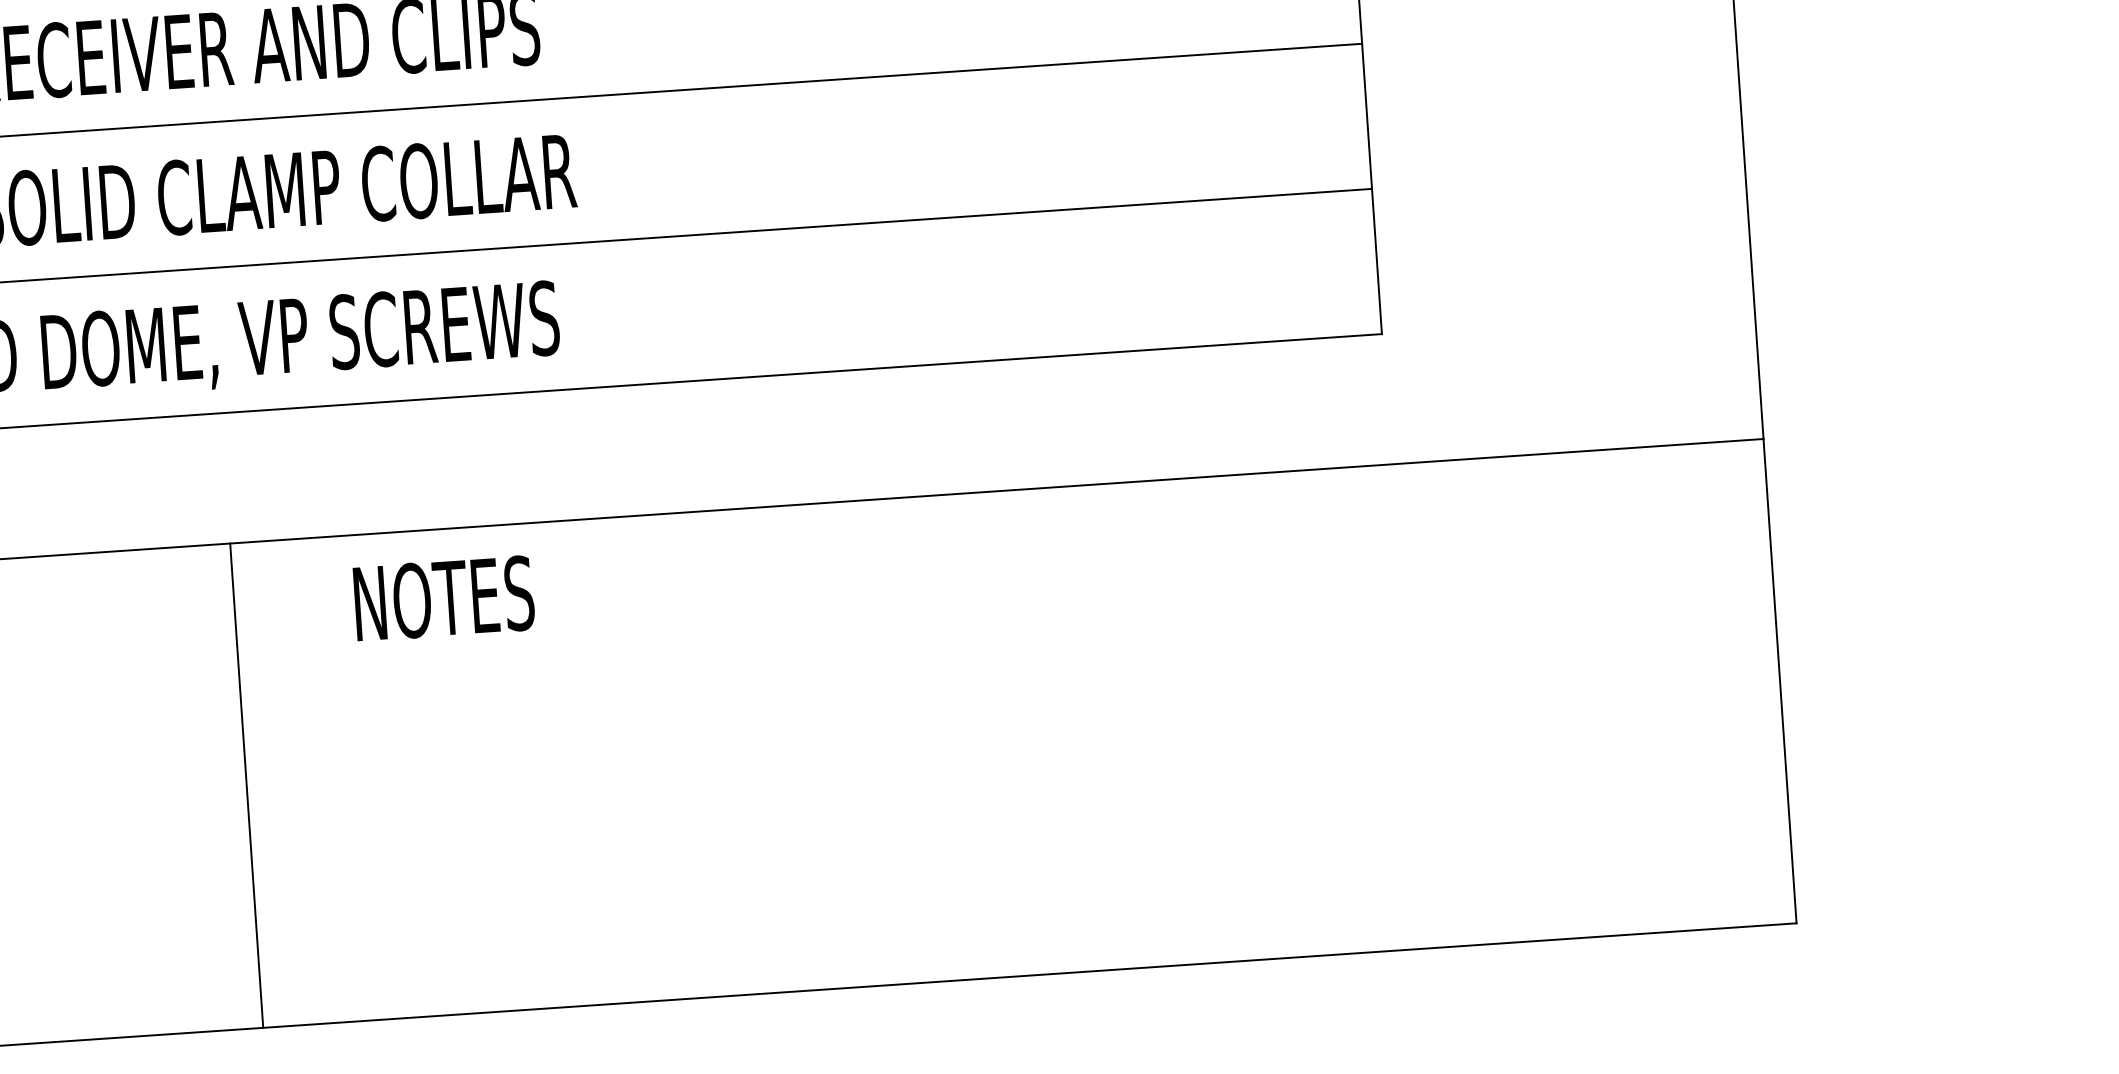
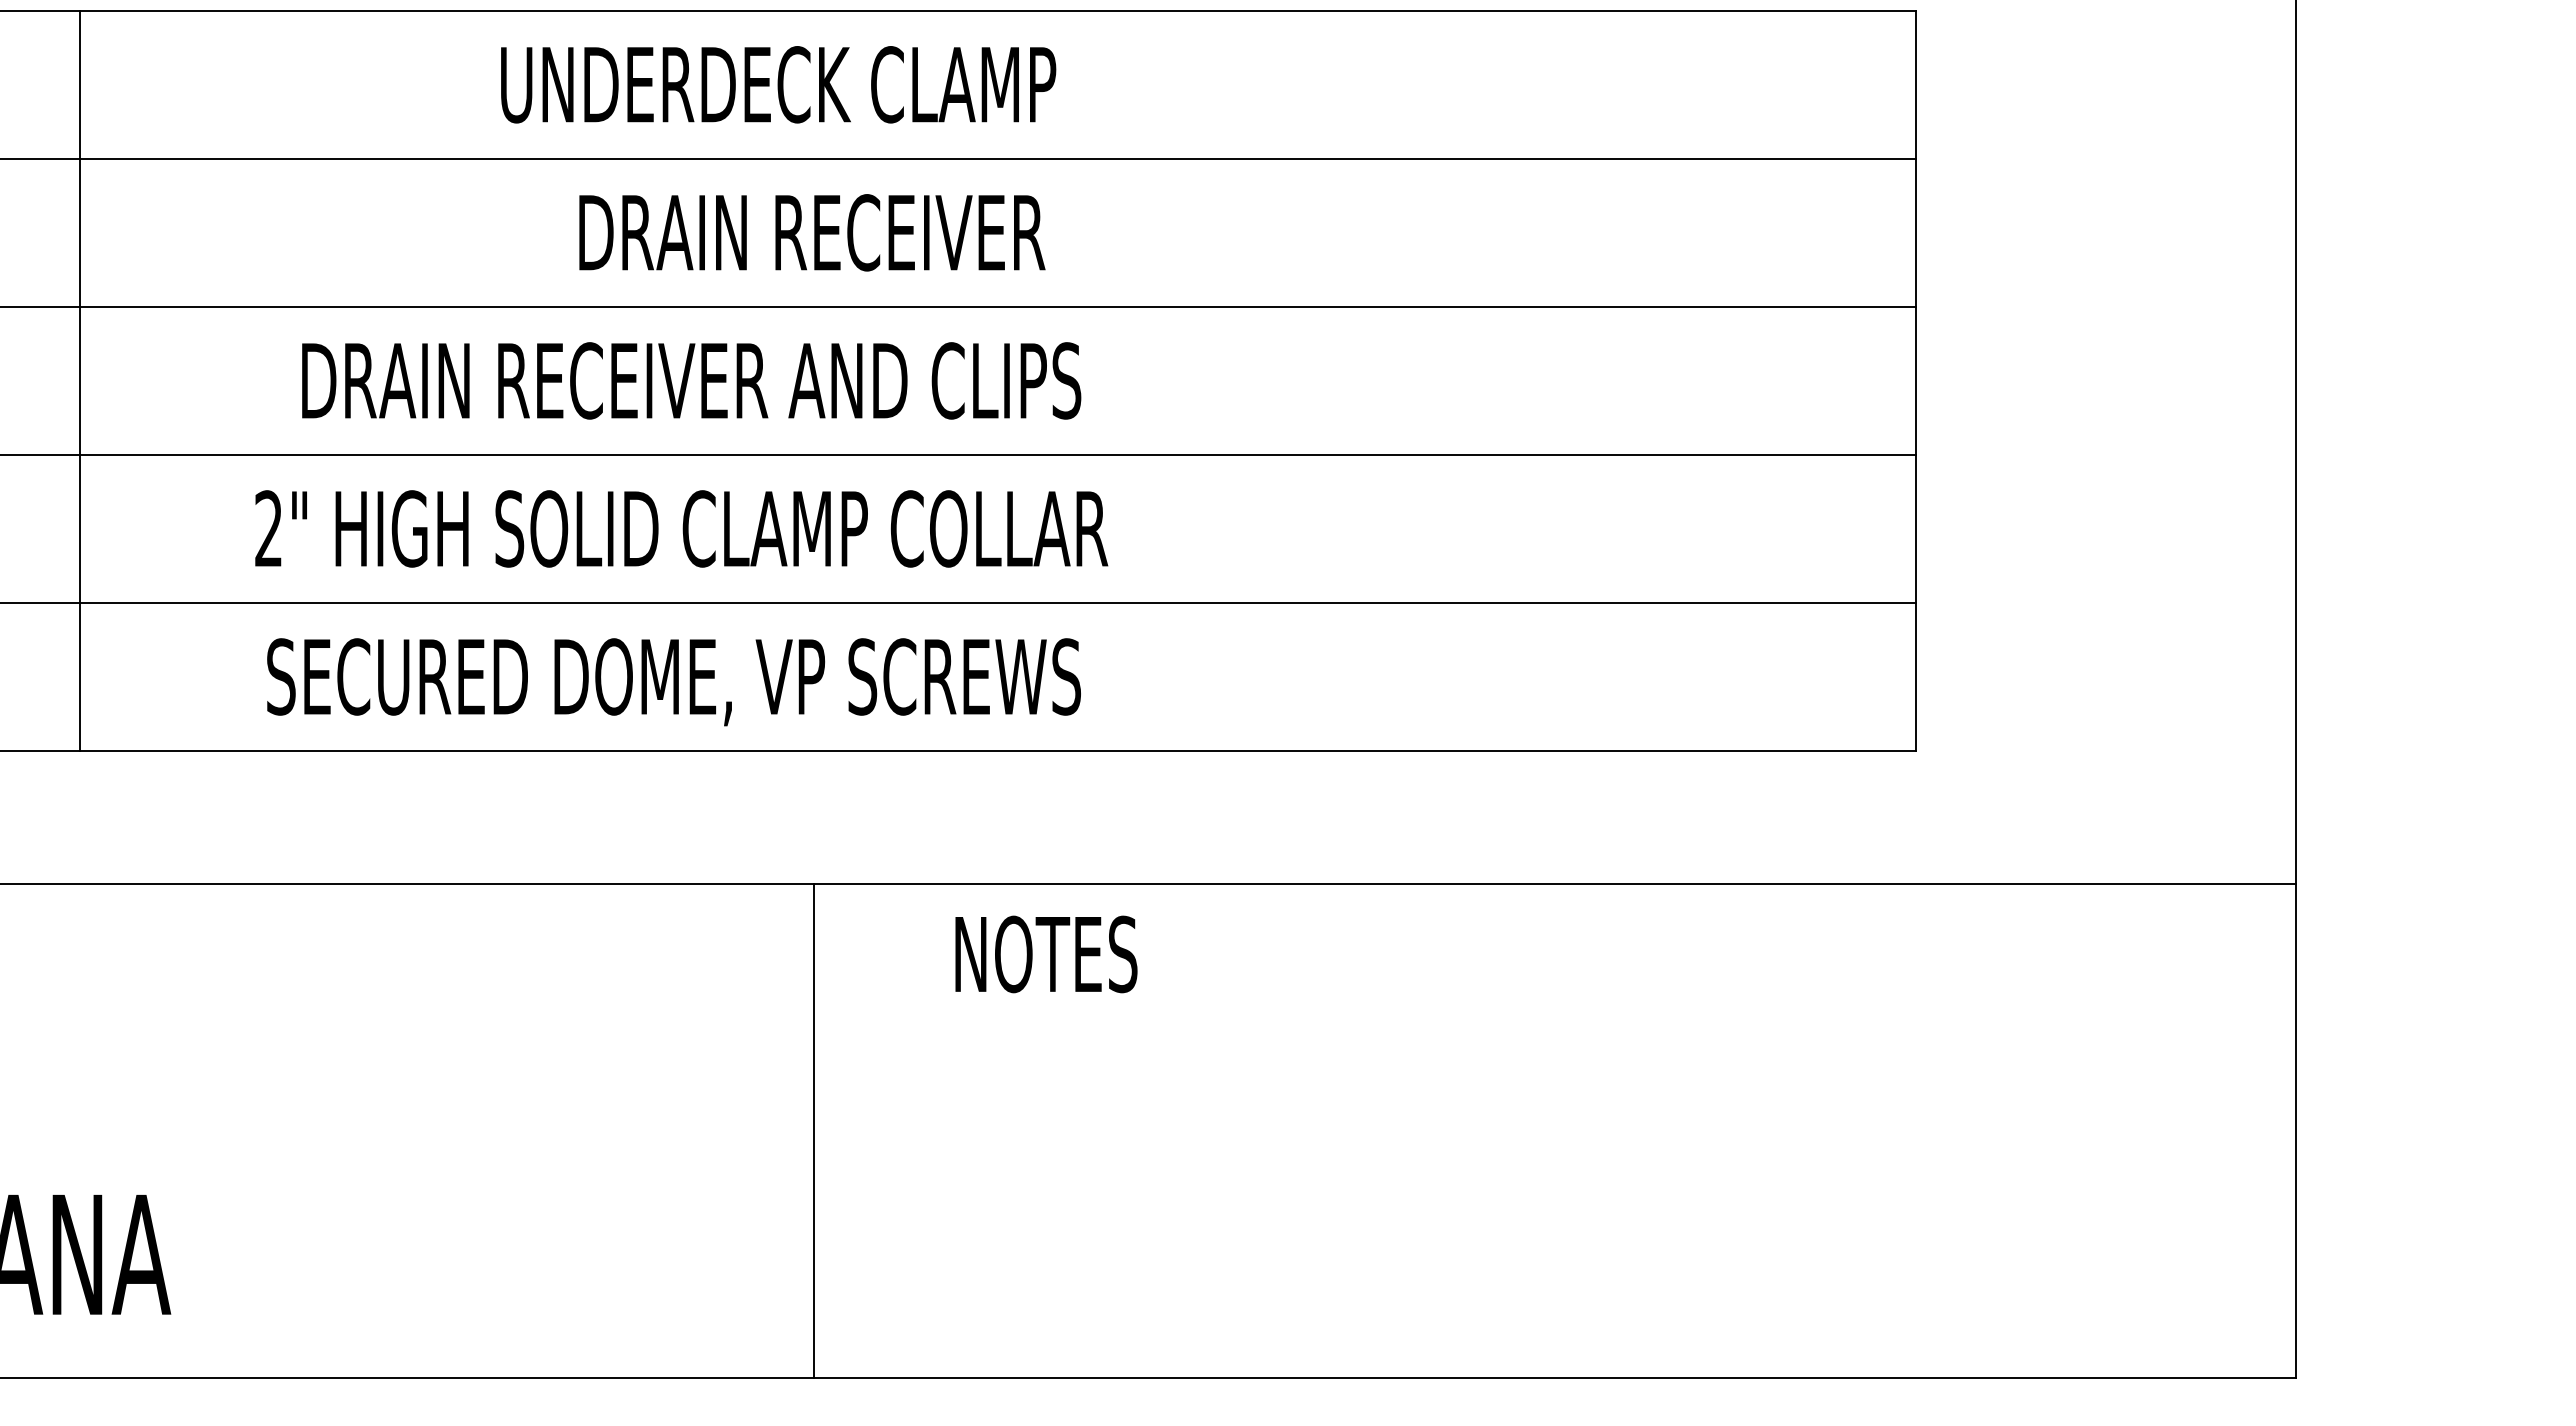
text: (444, 598) -> (1046, 954), moved
line: (246, 785) -> (813, 1130), moved

